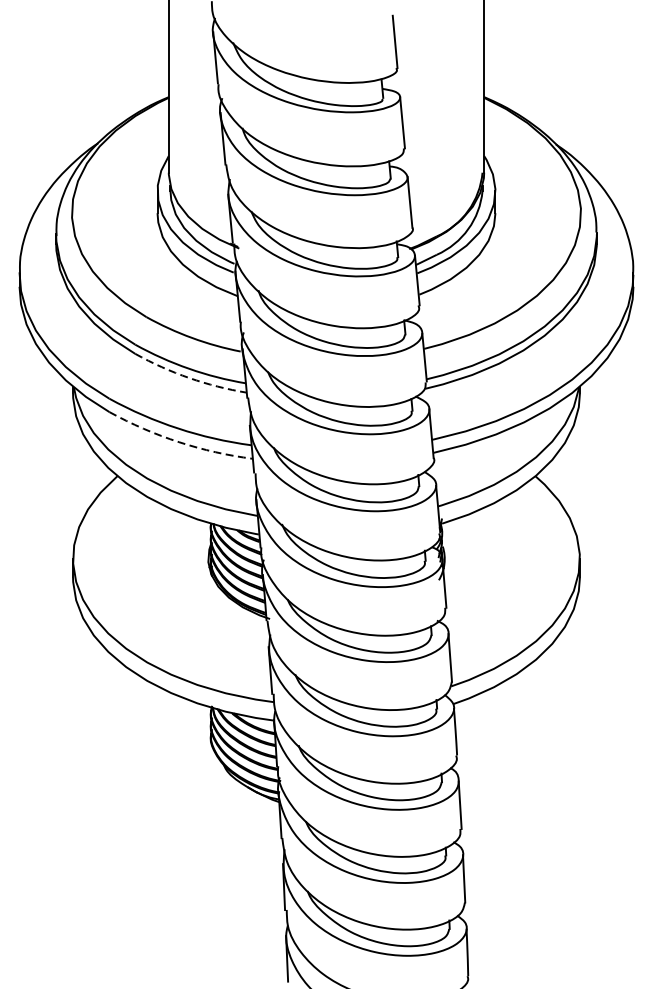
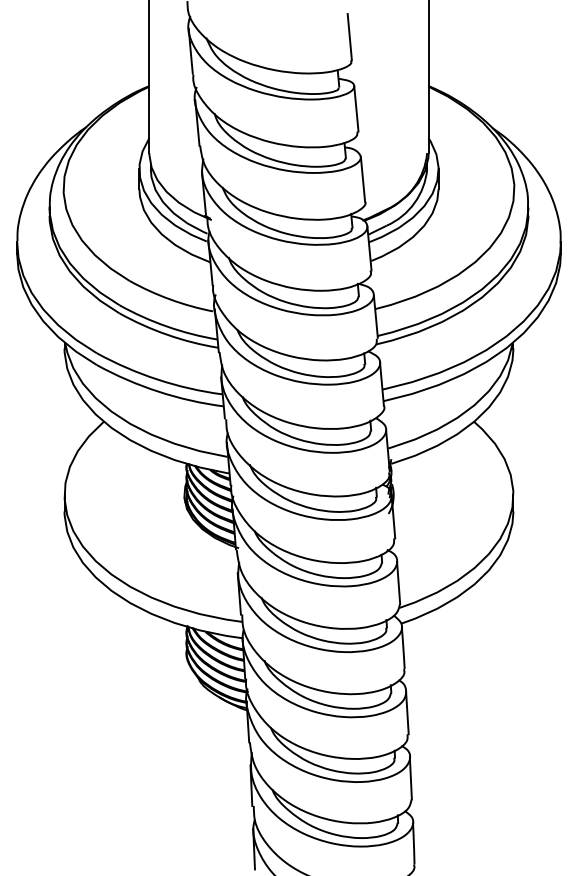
arc: (189, 377) -> (167, 334), dashed -> solid
arc: (179, 441) -> (158, 391), dashed -> solid

